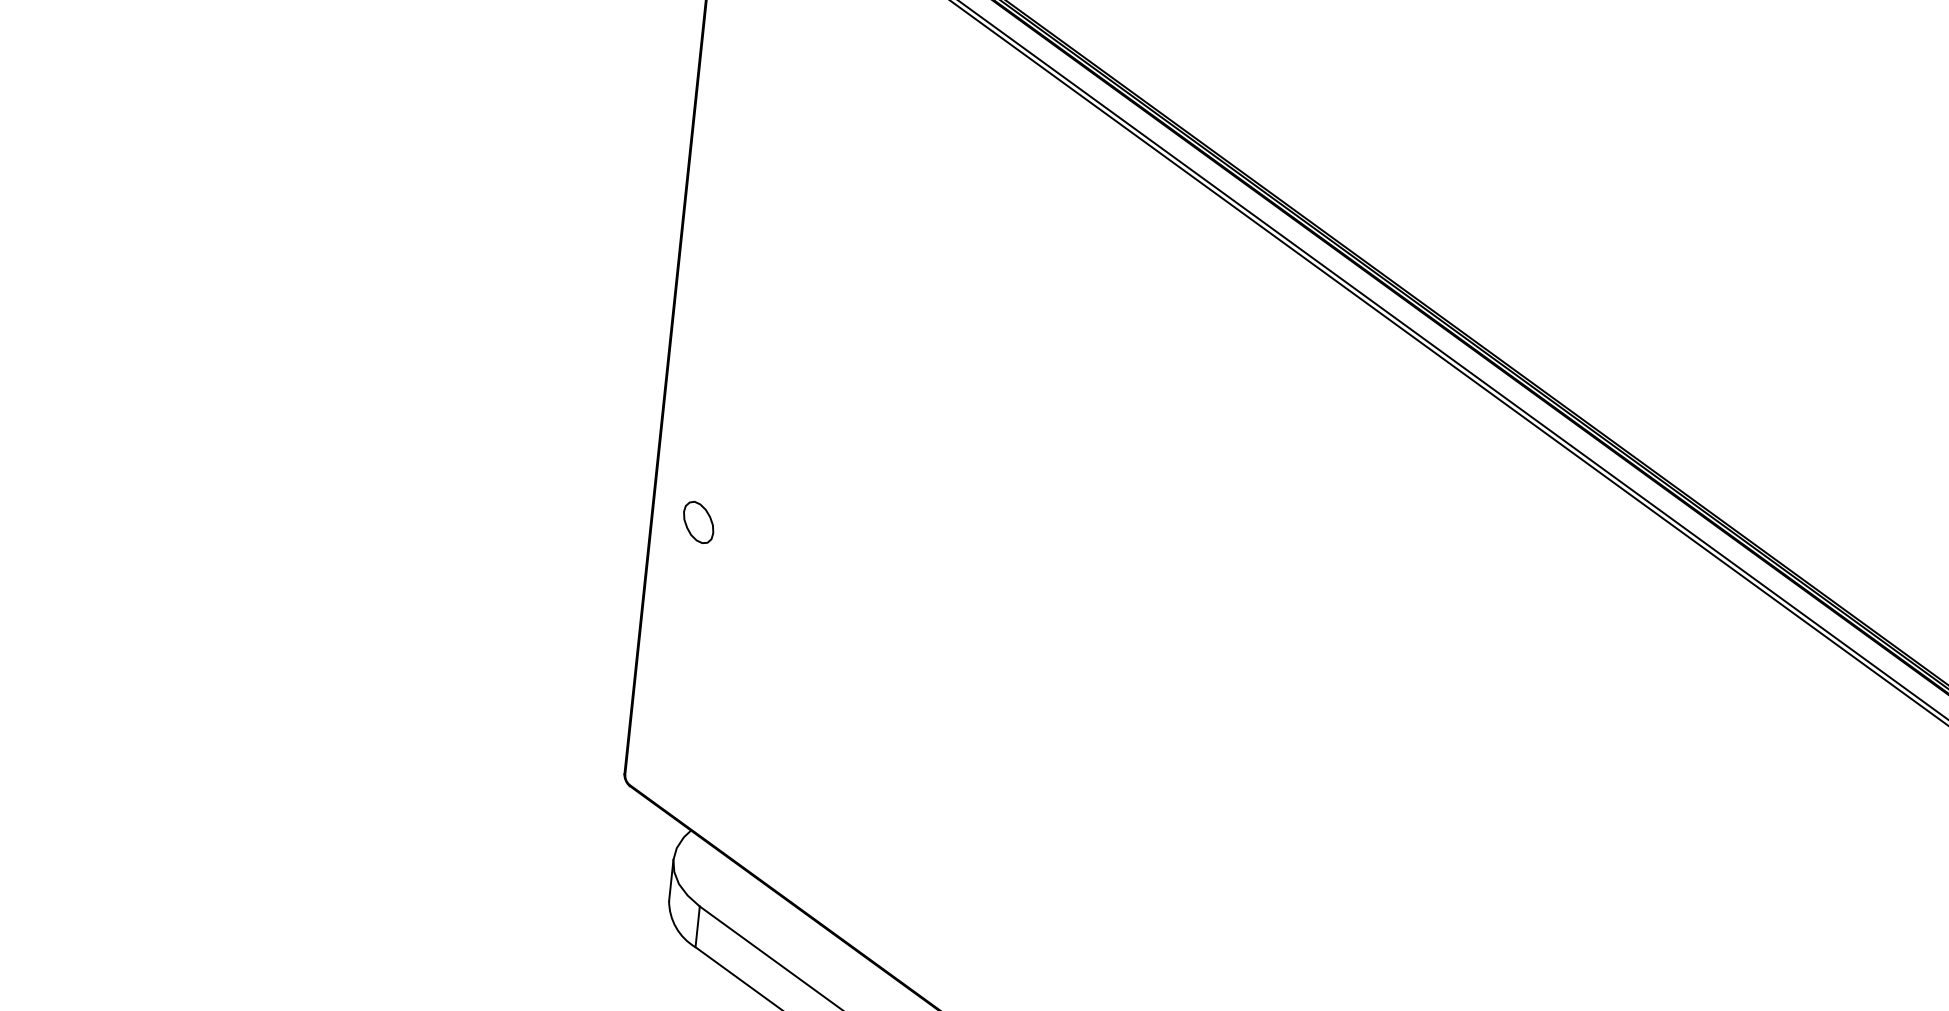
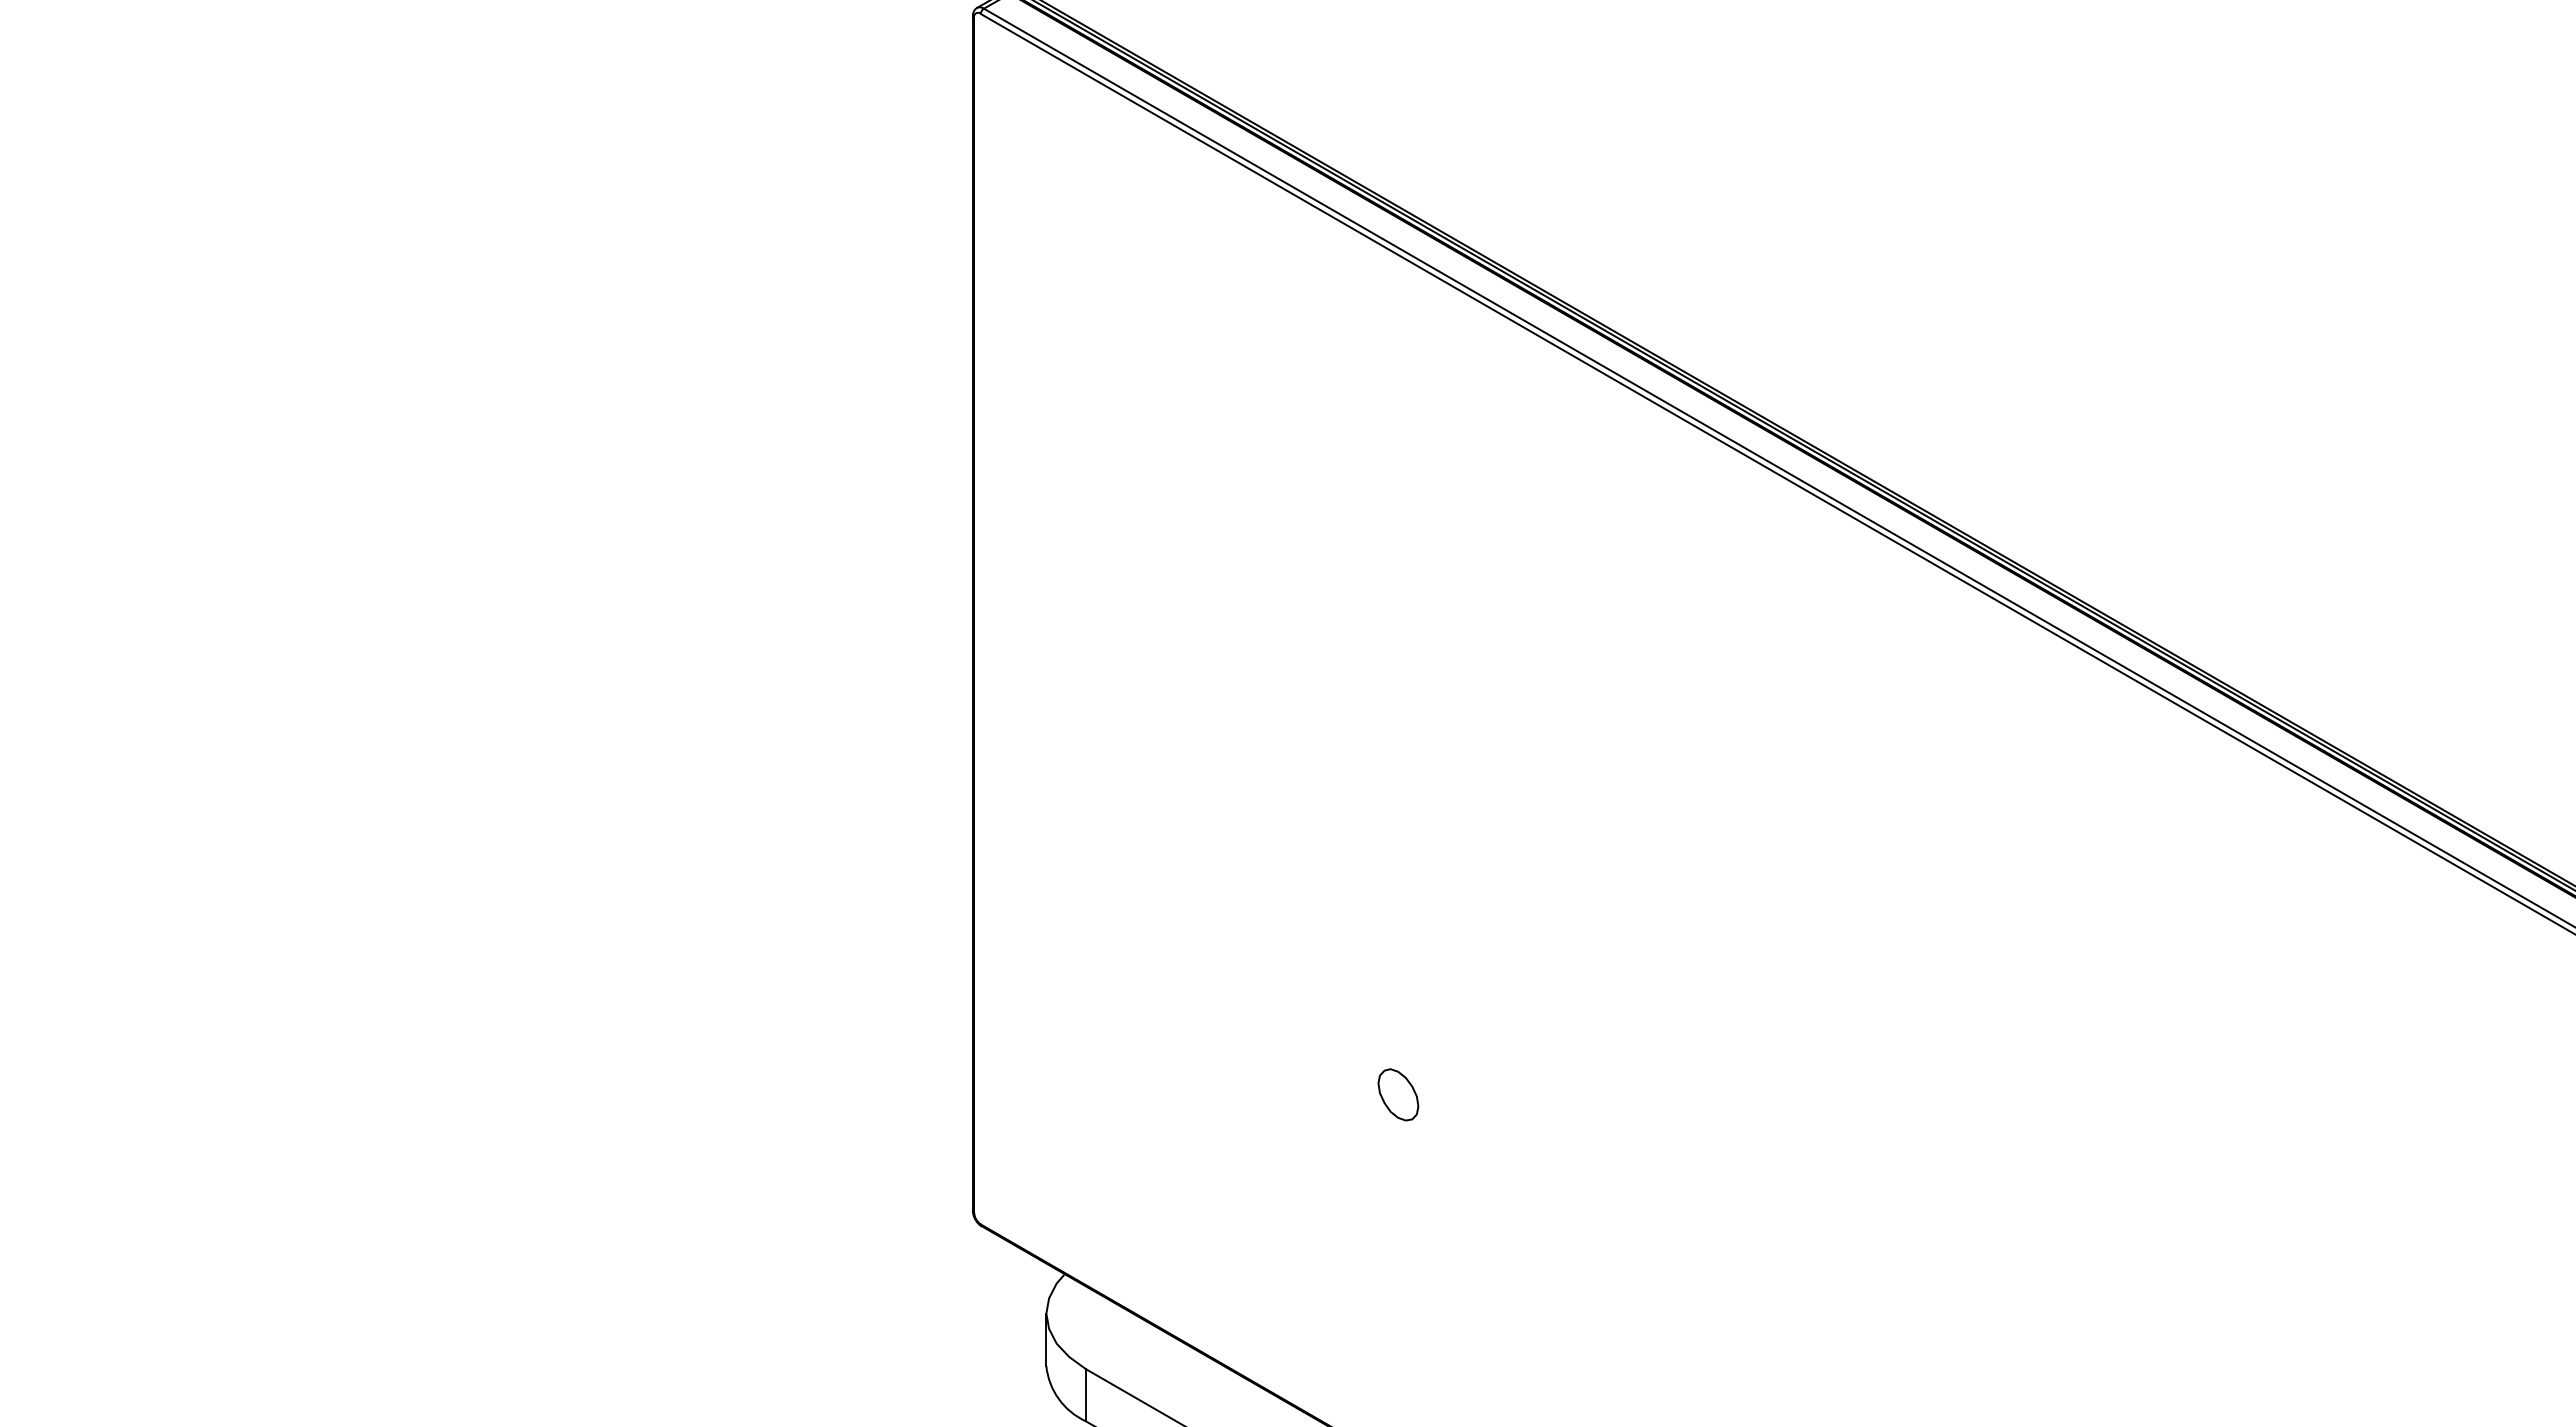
part: (698, 522) -> (1398, 1094), moved

